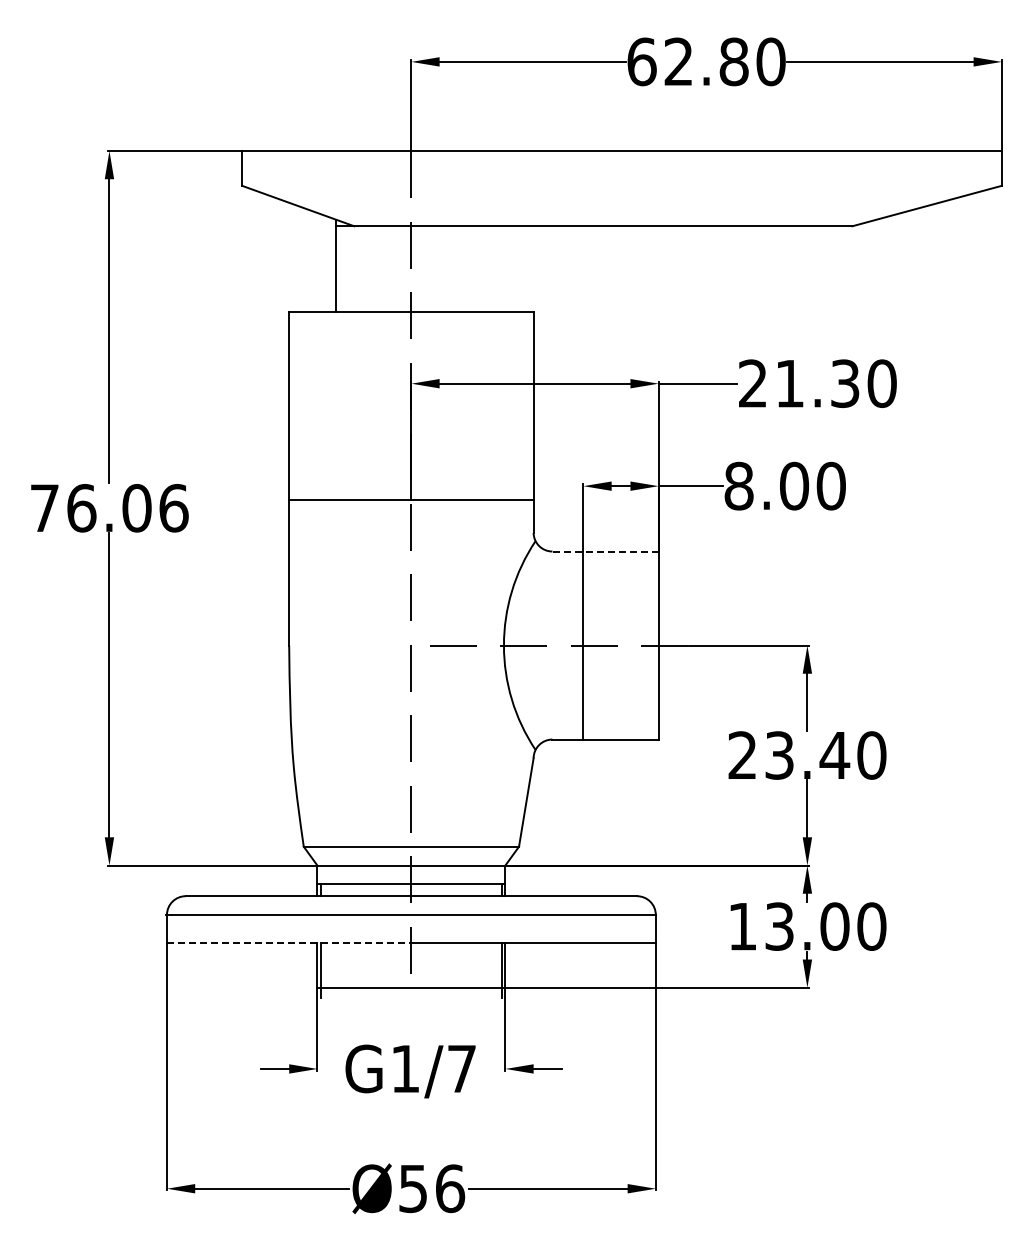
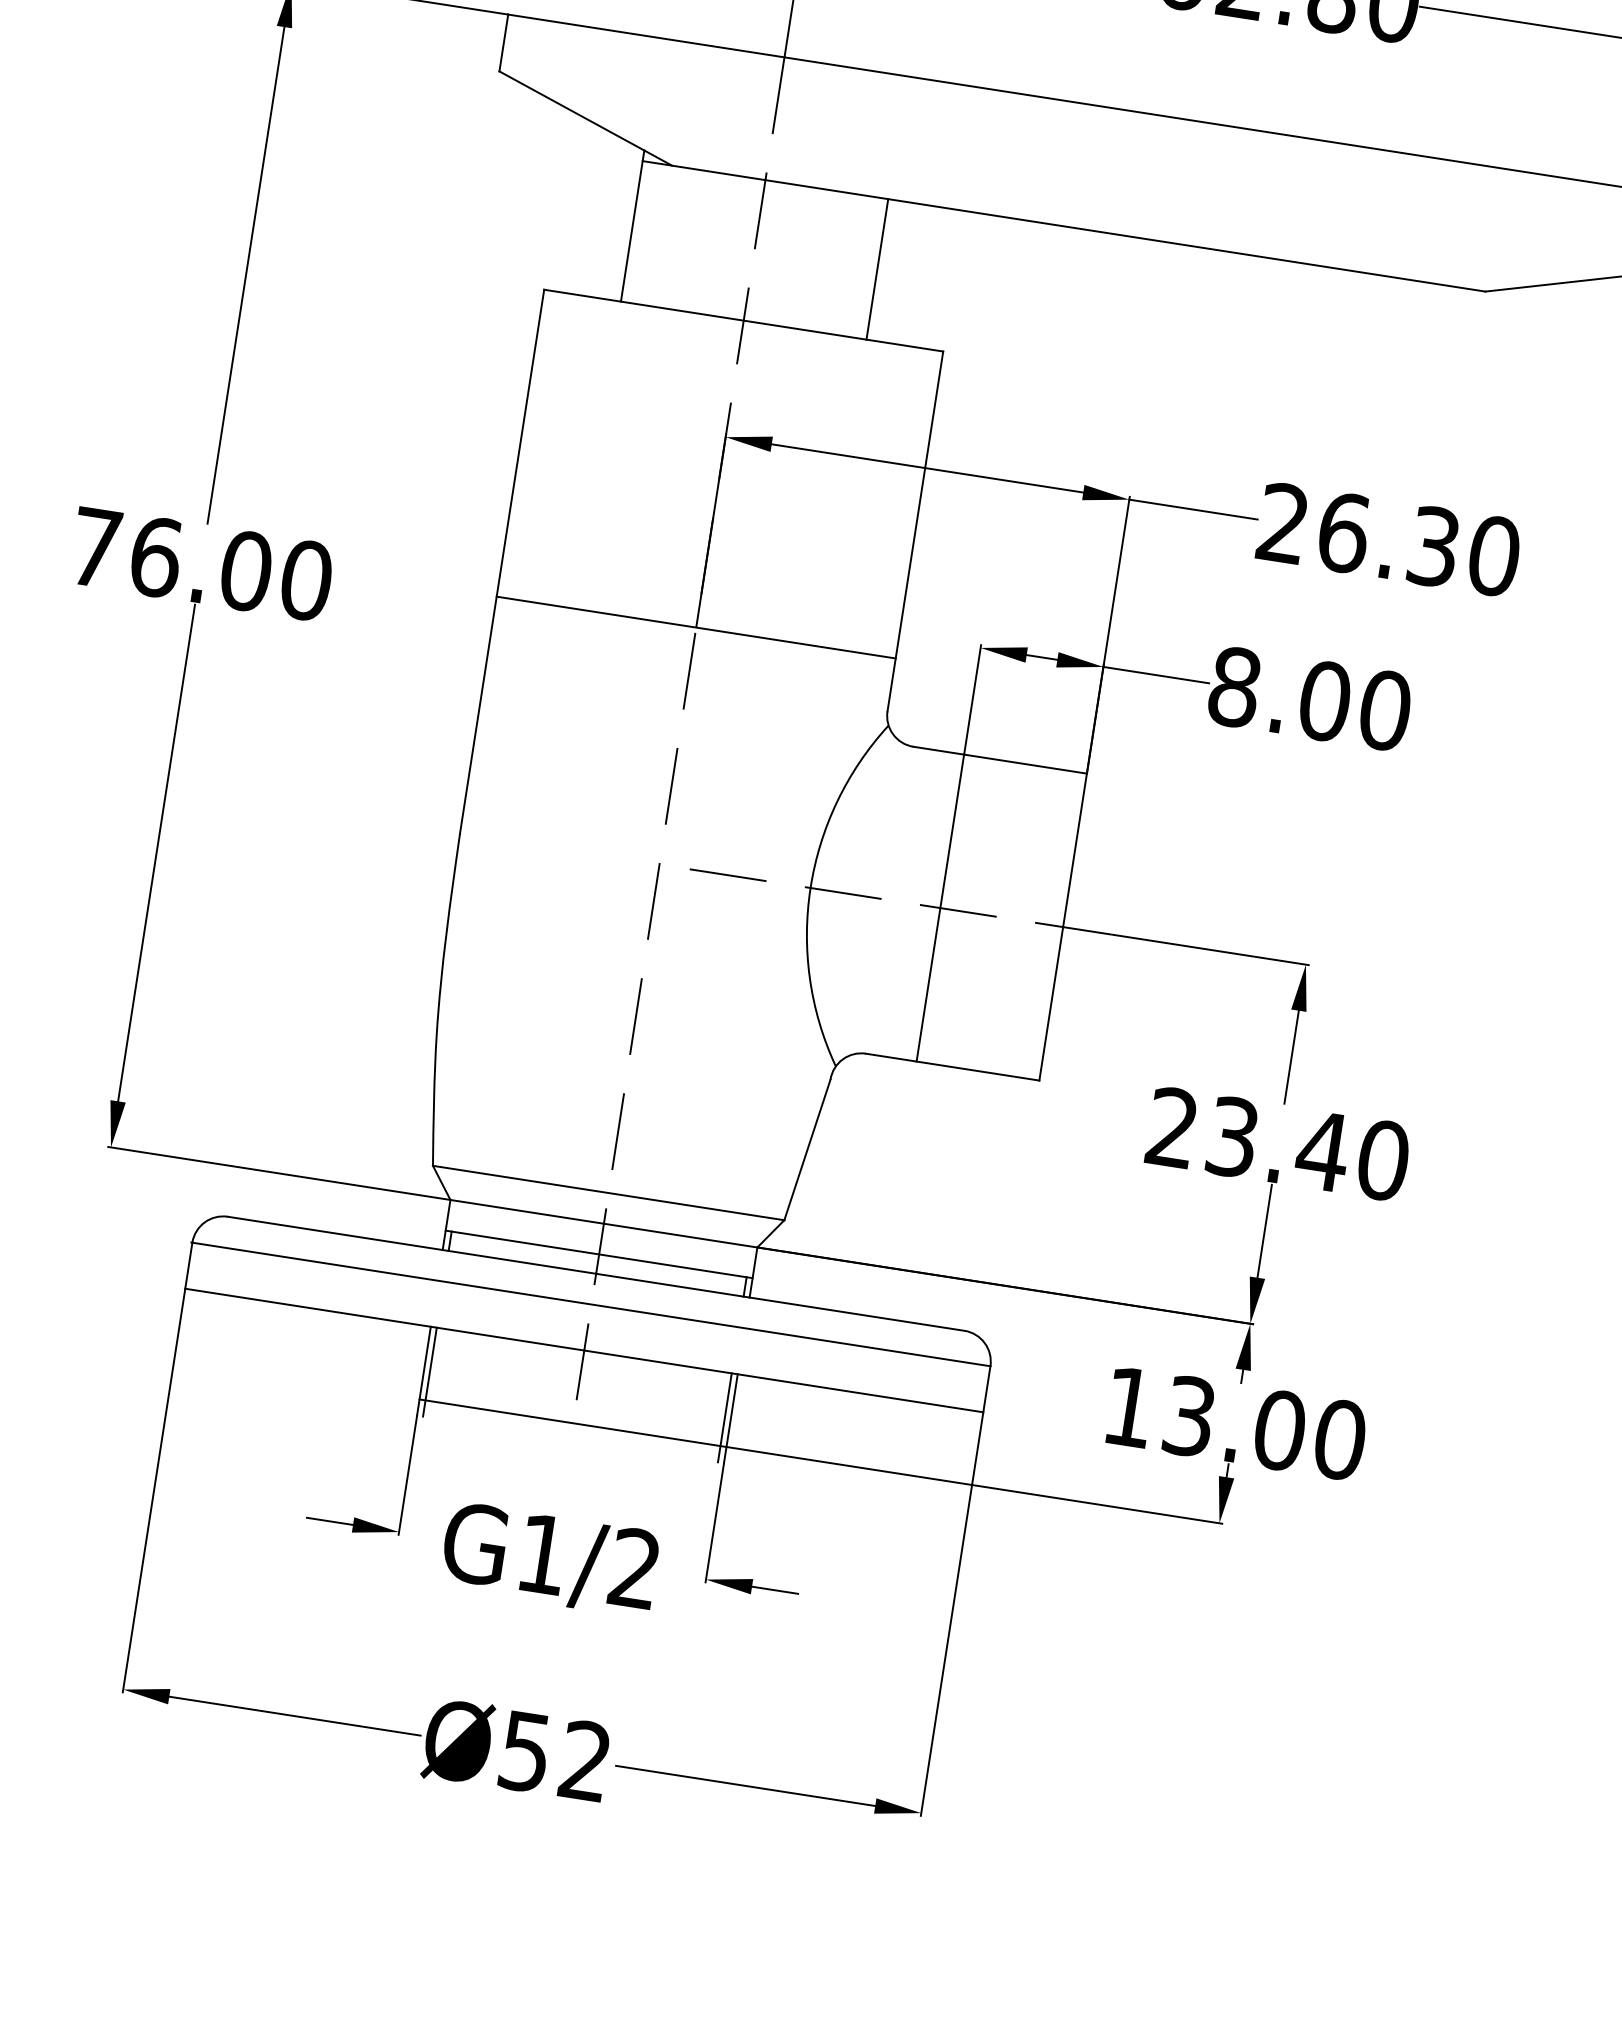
line: (486, 269) -> (877, 269), added
text: (789, 383) -> (1342, 532), 21.30 -> 26.30
text: (173, 508) -> (305, 580), 76.06 -> 76.00
line: (605, 551) -> (1000, 760), dashed -> solid
line: (289, 943) -> (385, 1320), dashed -> solid
text: (461, 1068) -> (634, 1567), G1/7 -> G1/2
text: (450, 1188) -> (586, 1760), Ø56 -> Ø52

